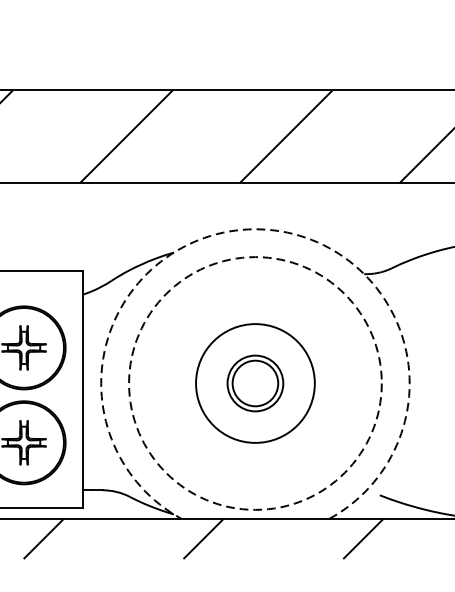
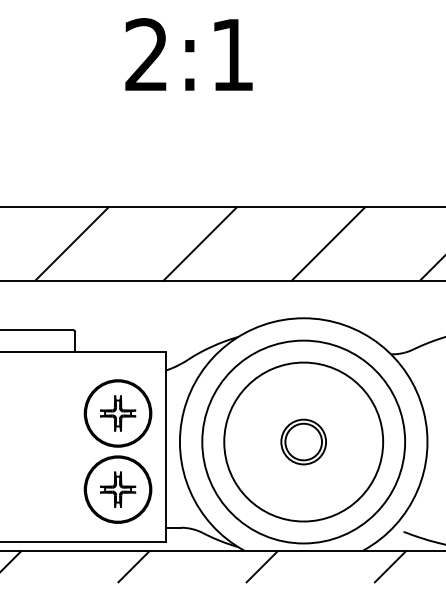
arc: (255, 229) -> (303, 318), dashed -> solid
circle: (255, 382) -> (303, 441), dashed -> solid
circle: (255, 382) -> (303, 441), size x1.67

